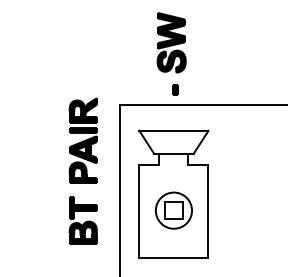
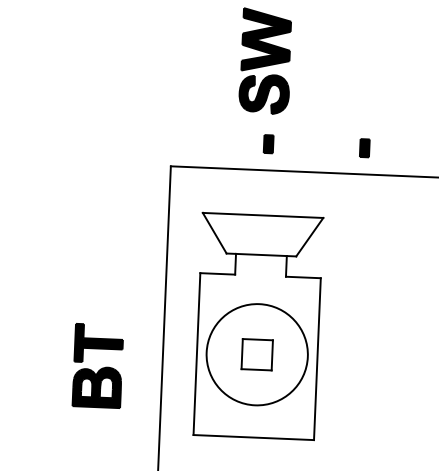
part: (230, 89) -> (364, 147), added
part: (82, 140) -> (102, 225), removed
circle: (173, 210) -> (256, 354), size x1.6

